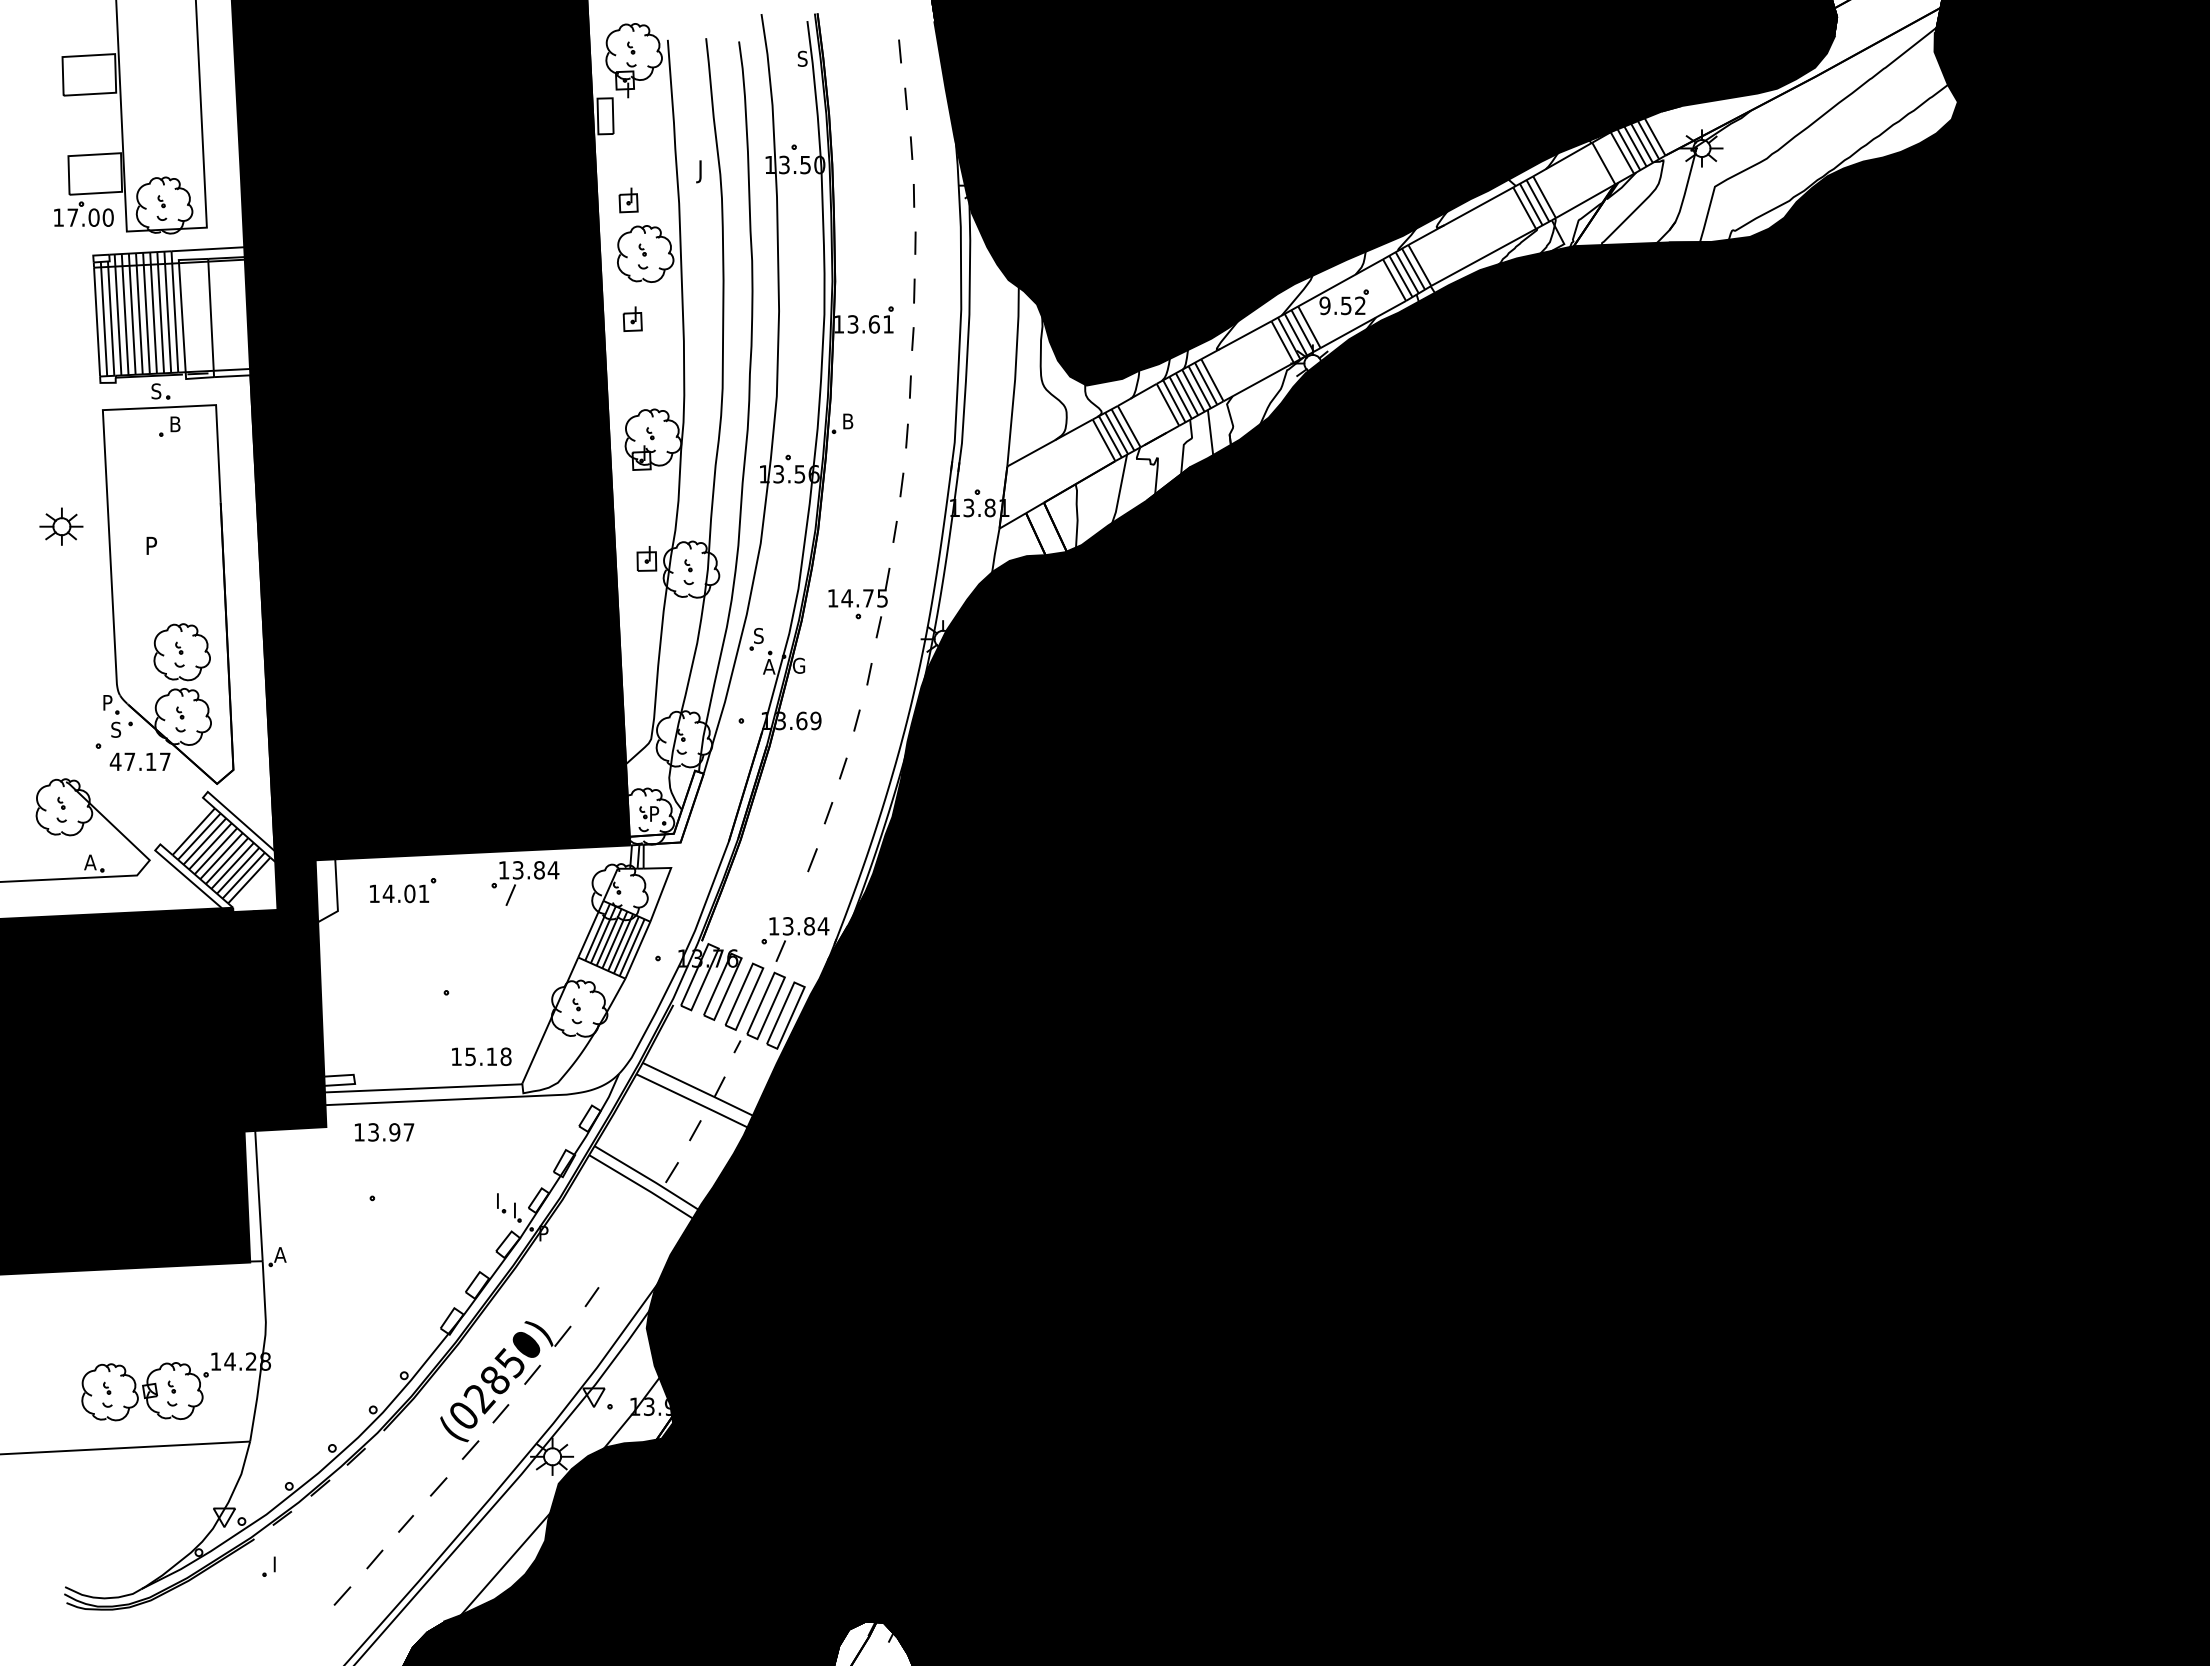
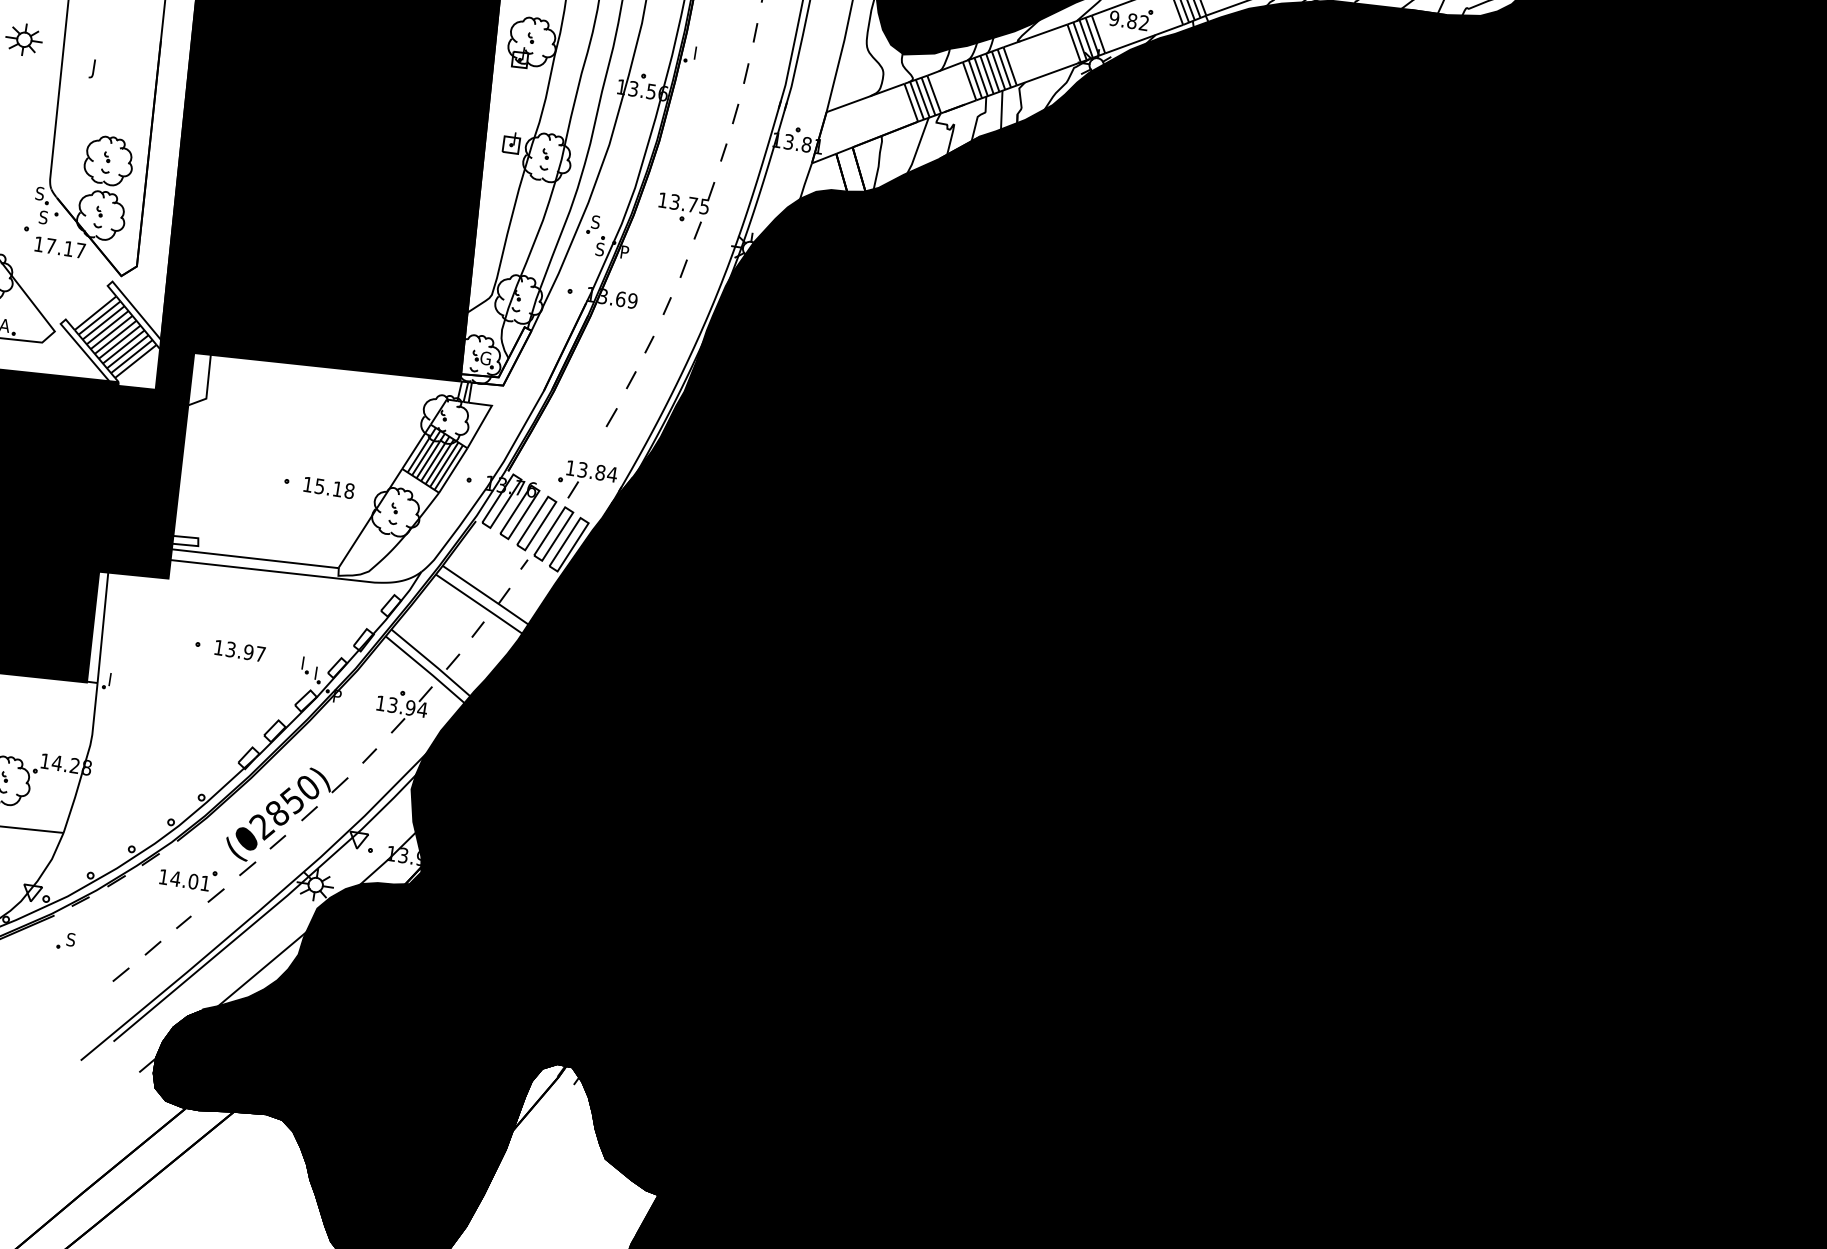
text: (1345, 305) -> (1131, 20), 9.52 -> 9.82
text: (849, 421) -> (699, 53), B -> I
text: (150, 547) -> (96, 68), P -> J
text: (847, 598) -> (675, 202), 14.75 -> 13.75
text: (798, 665) -> (625, 252), G -> P
text: (769, 666) -> (600, 249), A -> S
text: (107, 702) -> (39, 193), P -> S
text: (115, 761) -> (38, 244), 47.17 -> 17.17
text: (655, 814) -> (485, 358), P -> G
part: (525, 883) -> (367, 399), removed
part: (403, 890) -> (188, 878), moved
text: (481, 1056) -> (328, 487), moved
text: (384, 1132) -> (240, 651), moved
part: (621, 1235) -> (402, 708), added
text: (280, 1254) -> (113, 679), A -> I
text: (277, 1564) -> (70, 939), I -> S

